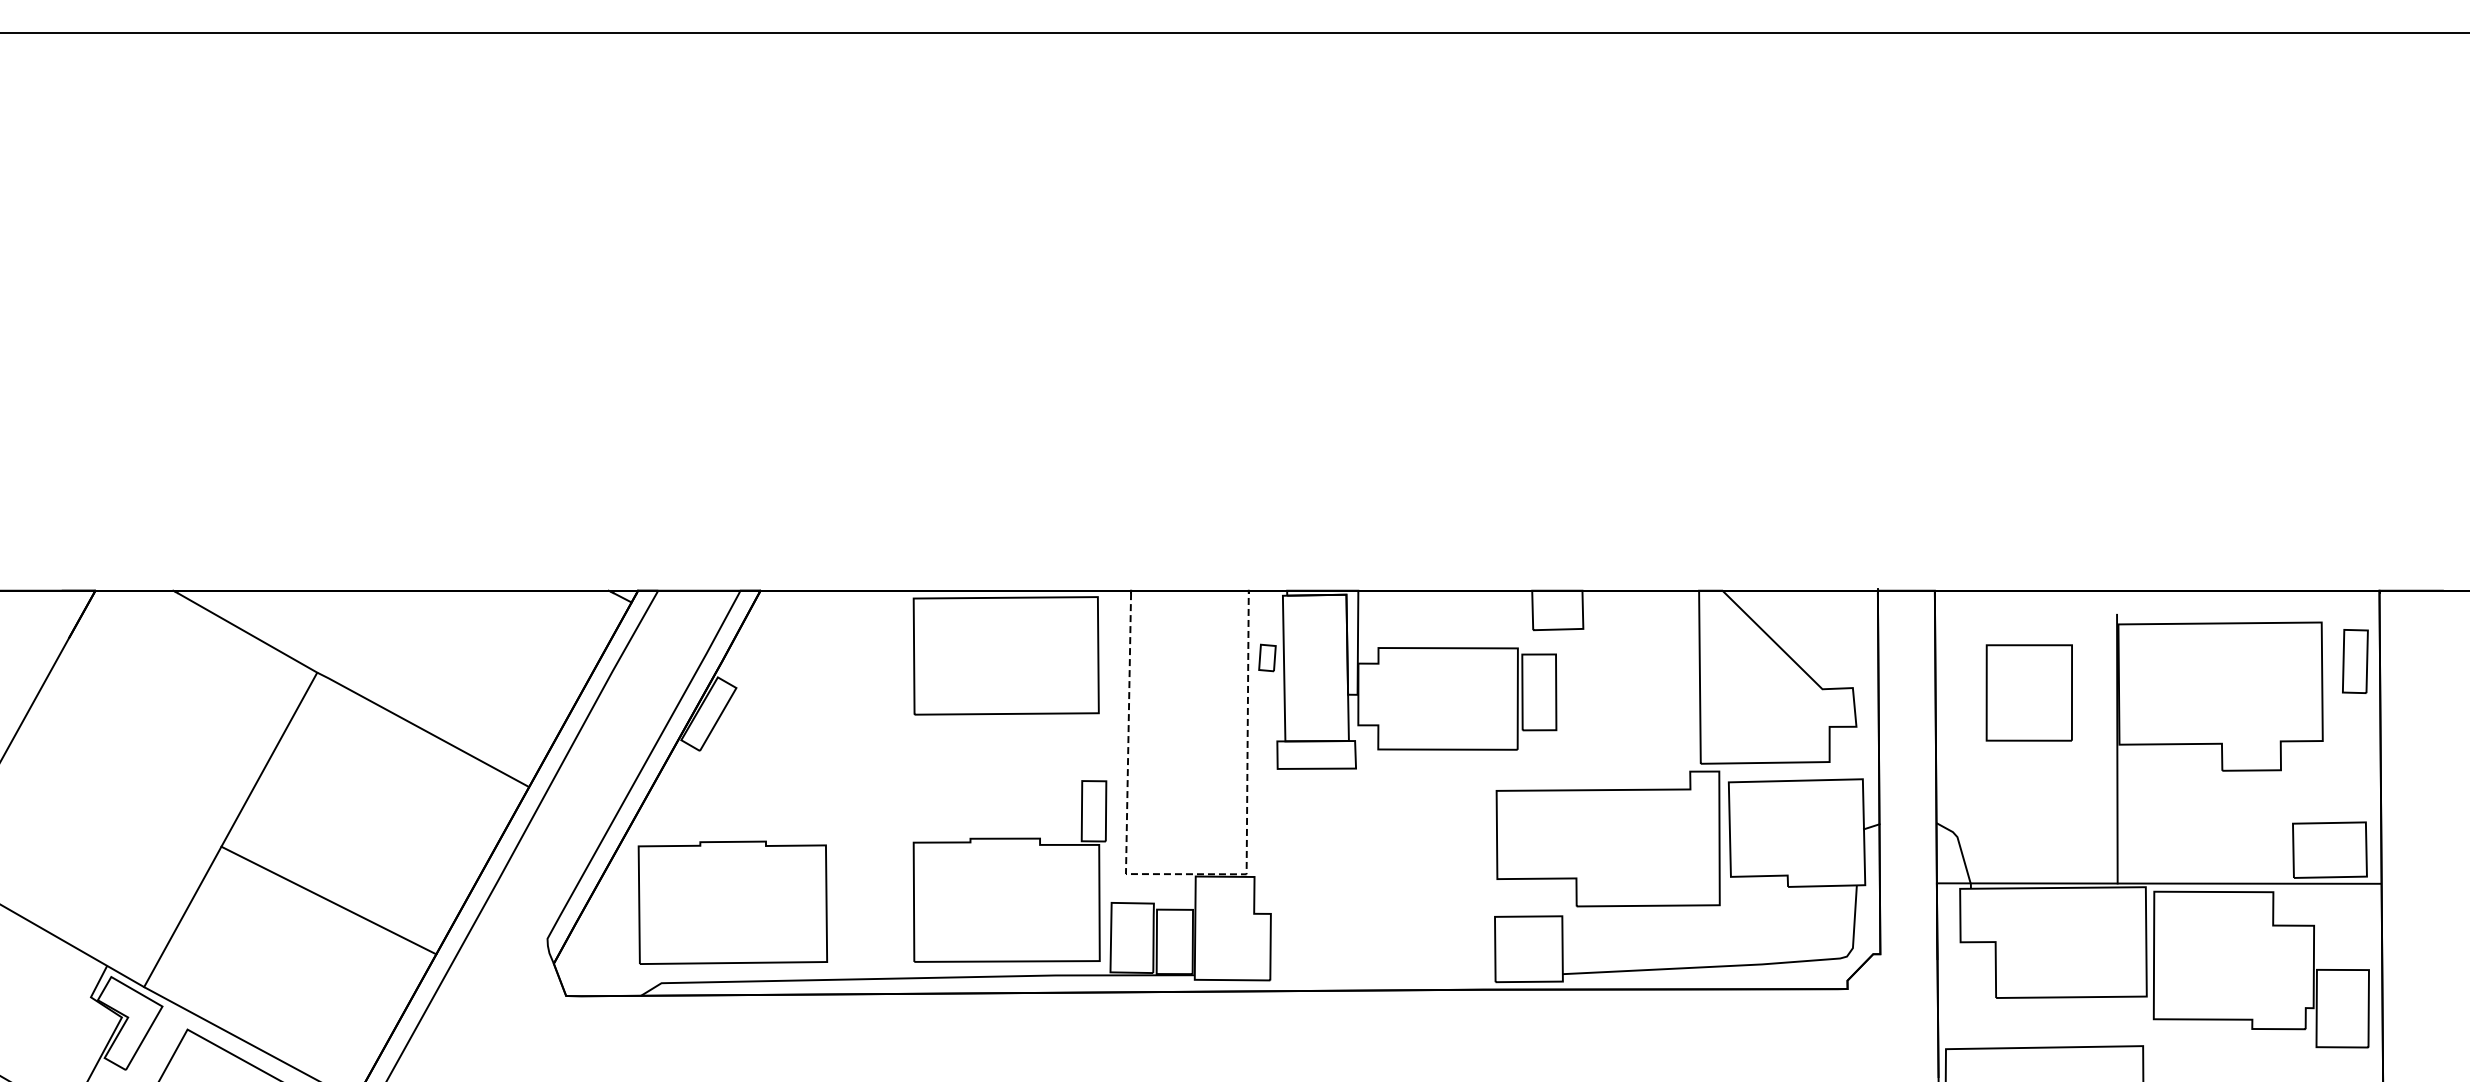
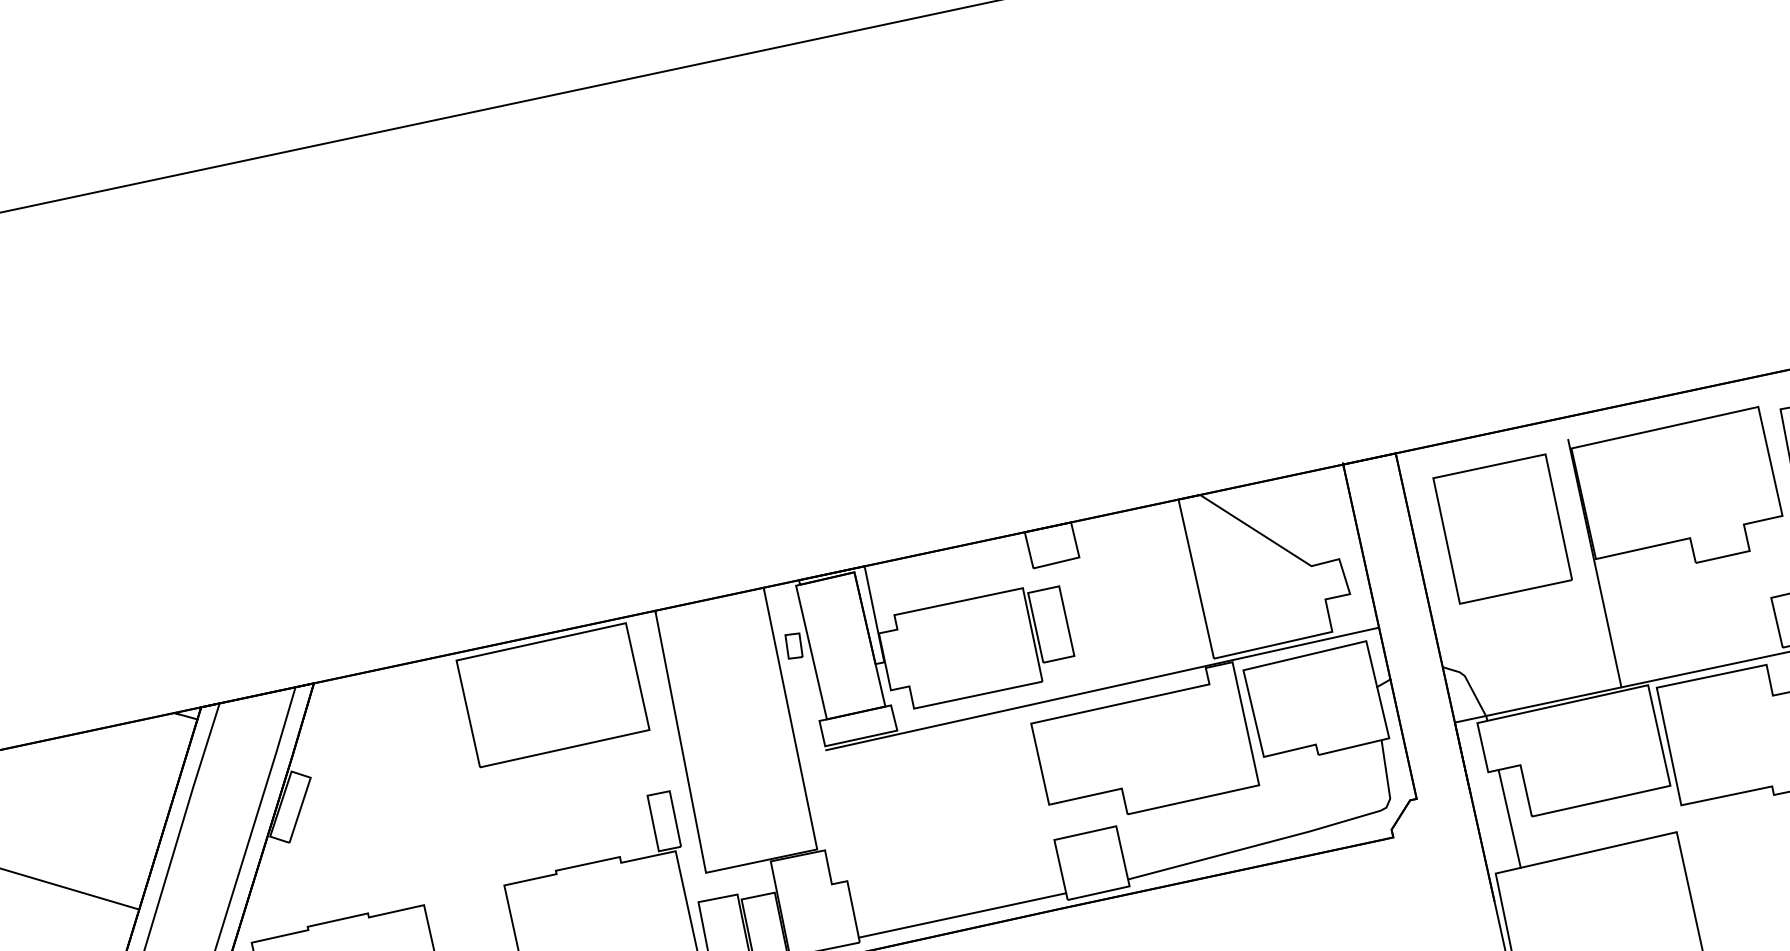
part: (2029, 692) -> (1502, 528), size x1.43
line: (1578, 770) -> (1102, 688), added
line: (1186, 874) -> (761, 861), dashed -> solid
line: (1382, 974) -> (962, 915), added
line: (1972, 995) -> (1509, 818), added

